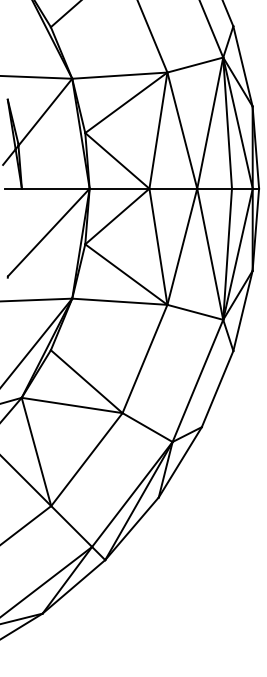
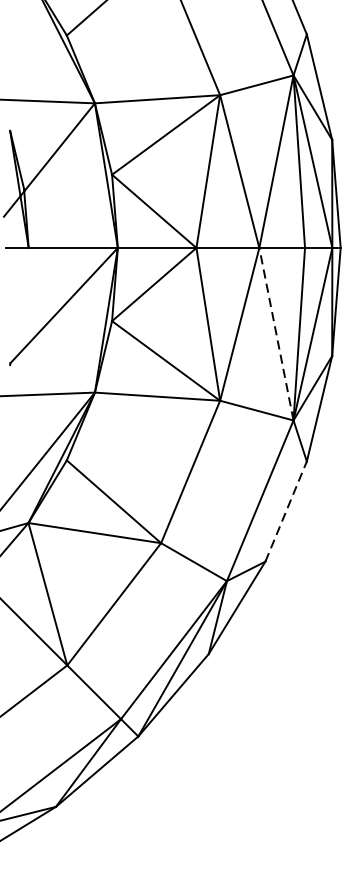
line: (210, 254) -> (276, 334), solid -> dashed
line: (217, 388) -> (285, 510), solid -> dashed

